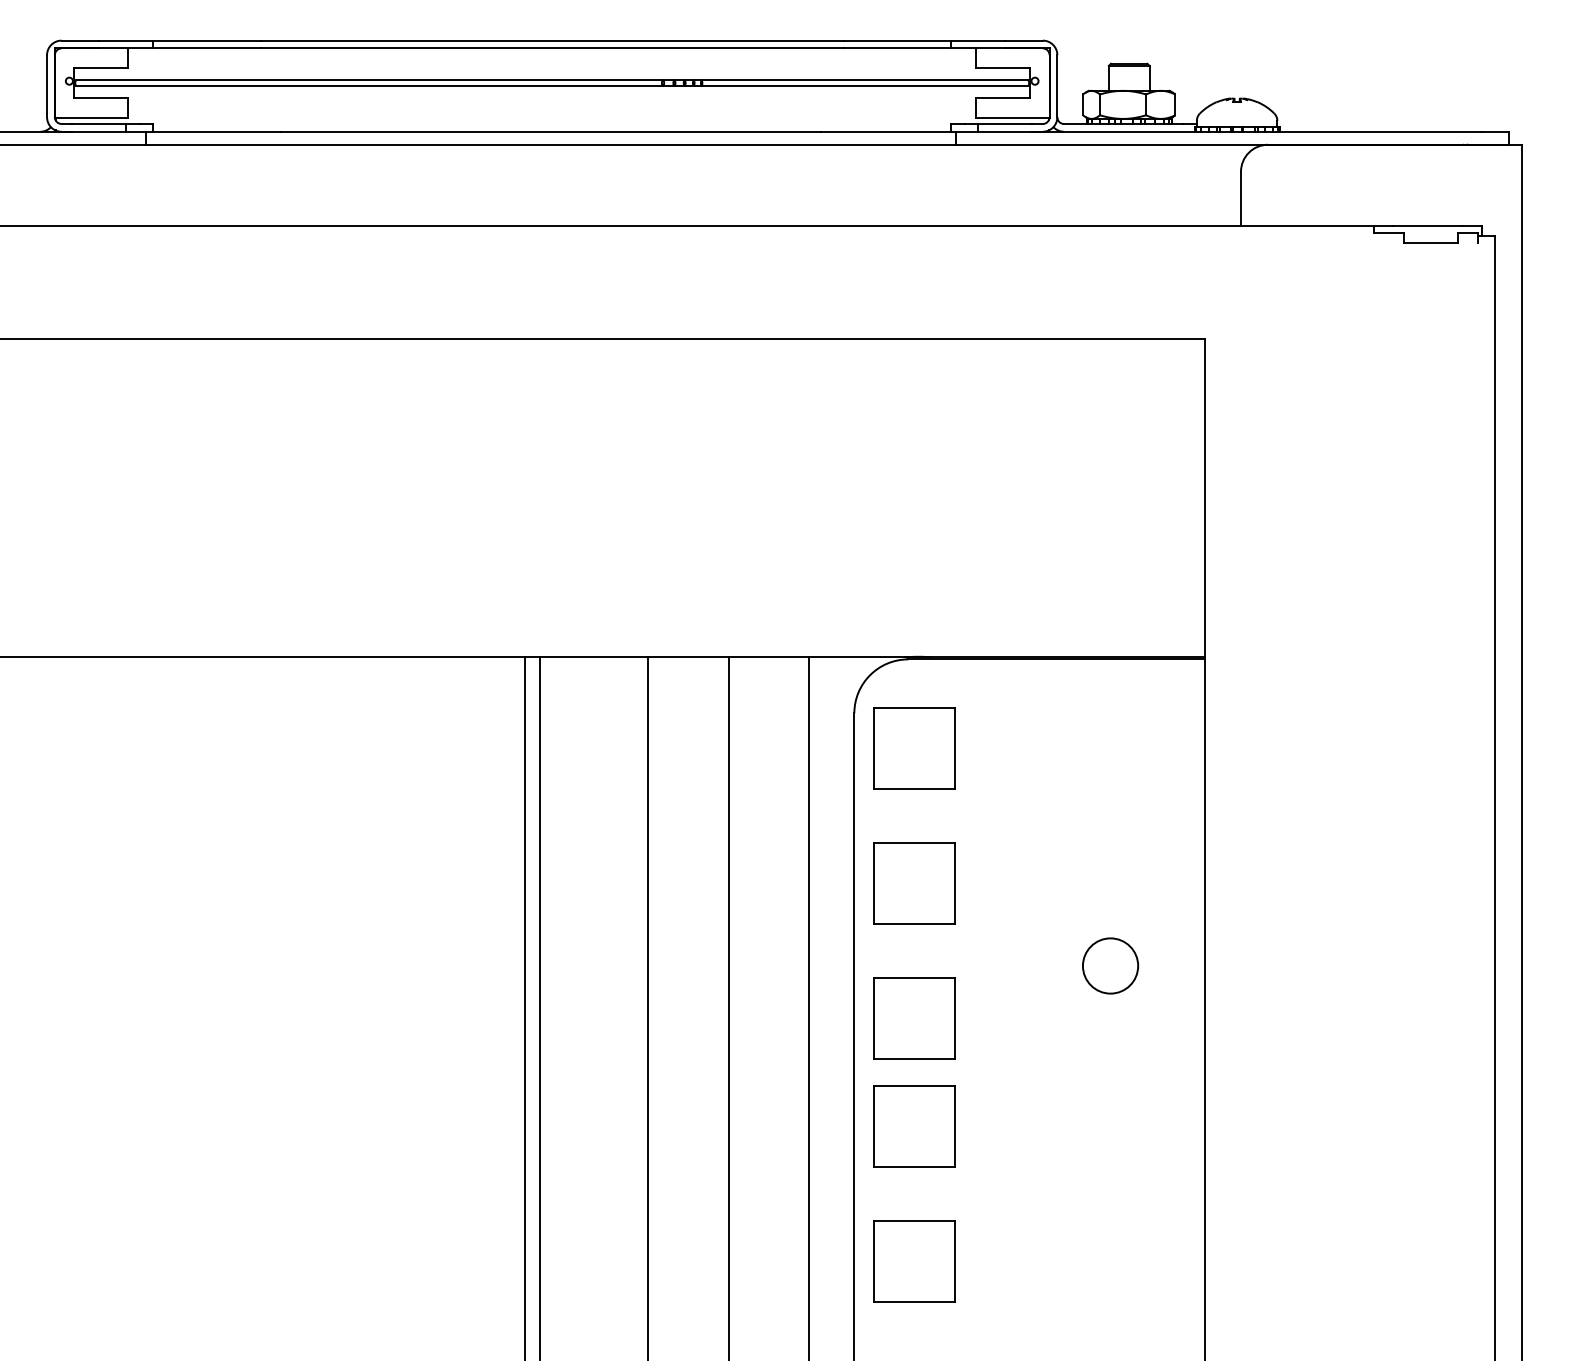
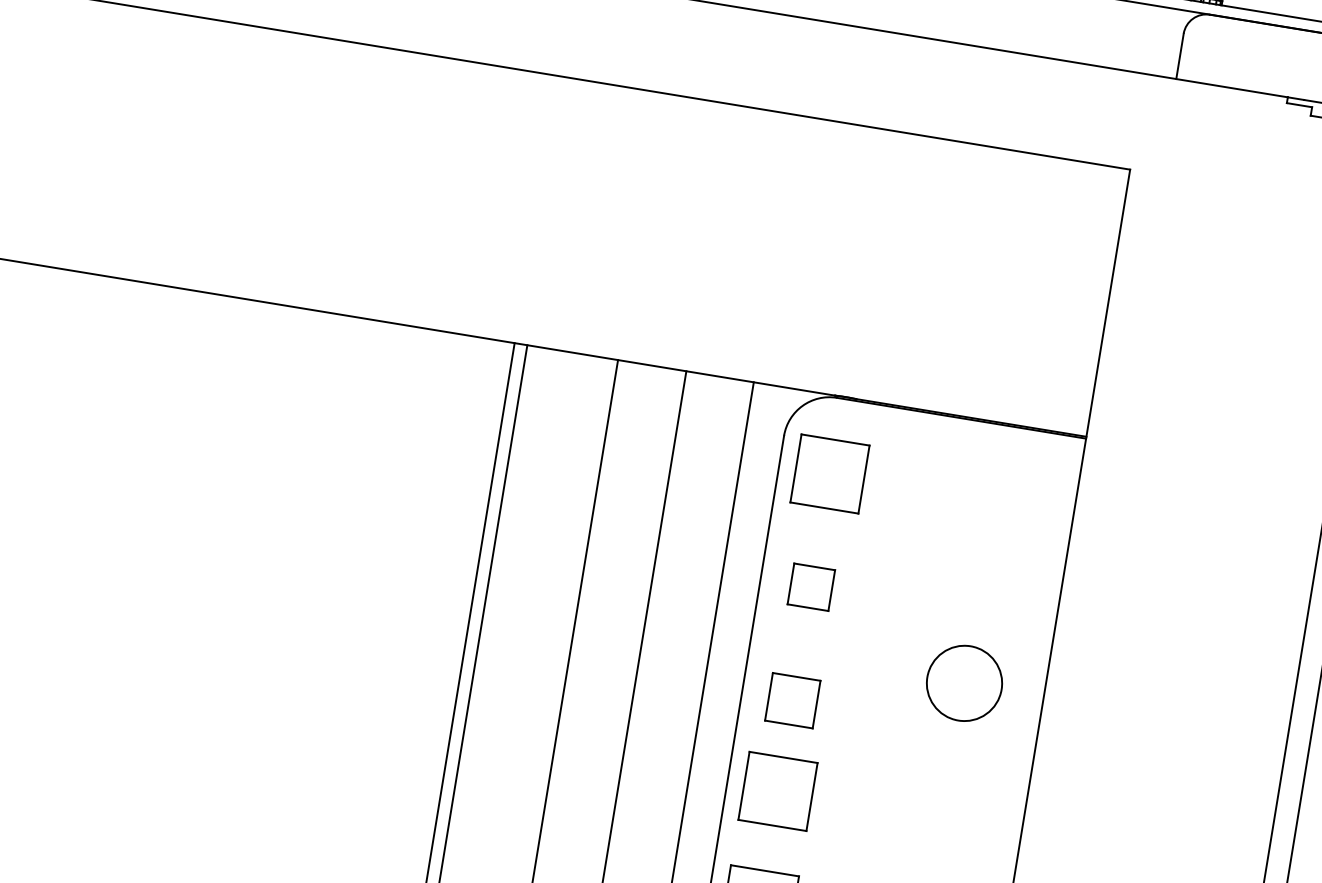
part: (914, 883) -> (811, 587), size x0.6
circle: (1110, 965) -> (964, 683), size x1.6
part: (914, 1018) -> (792, 700), size x0.7

